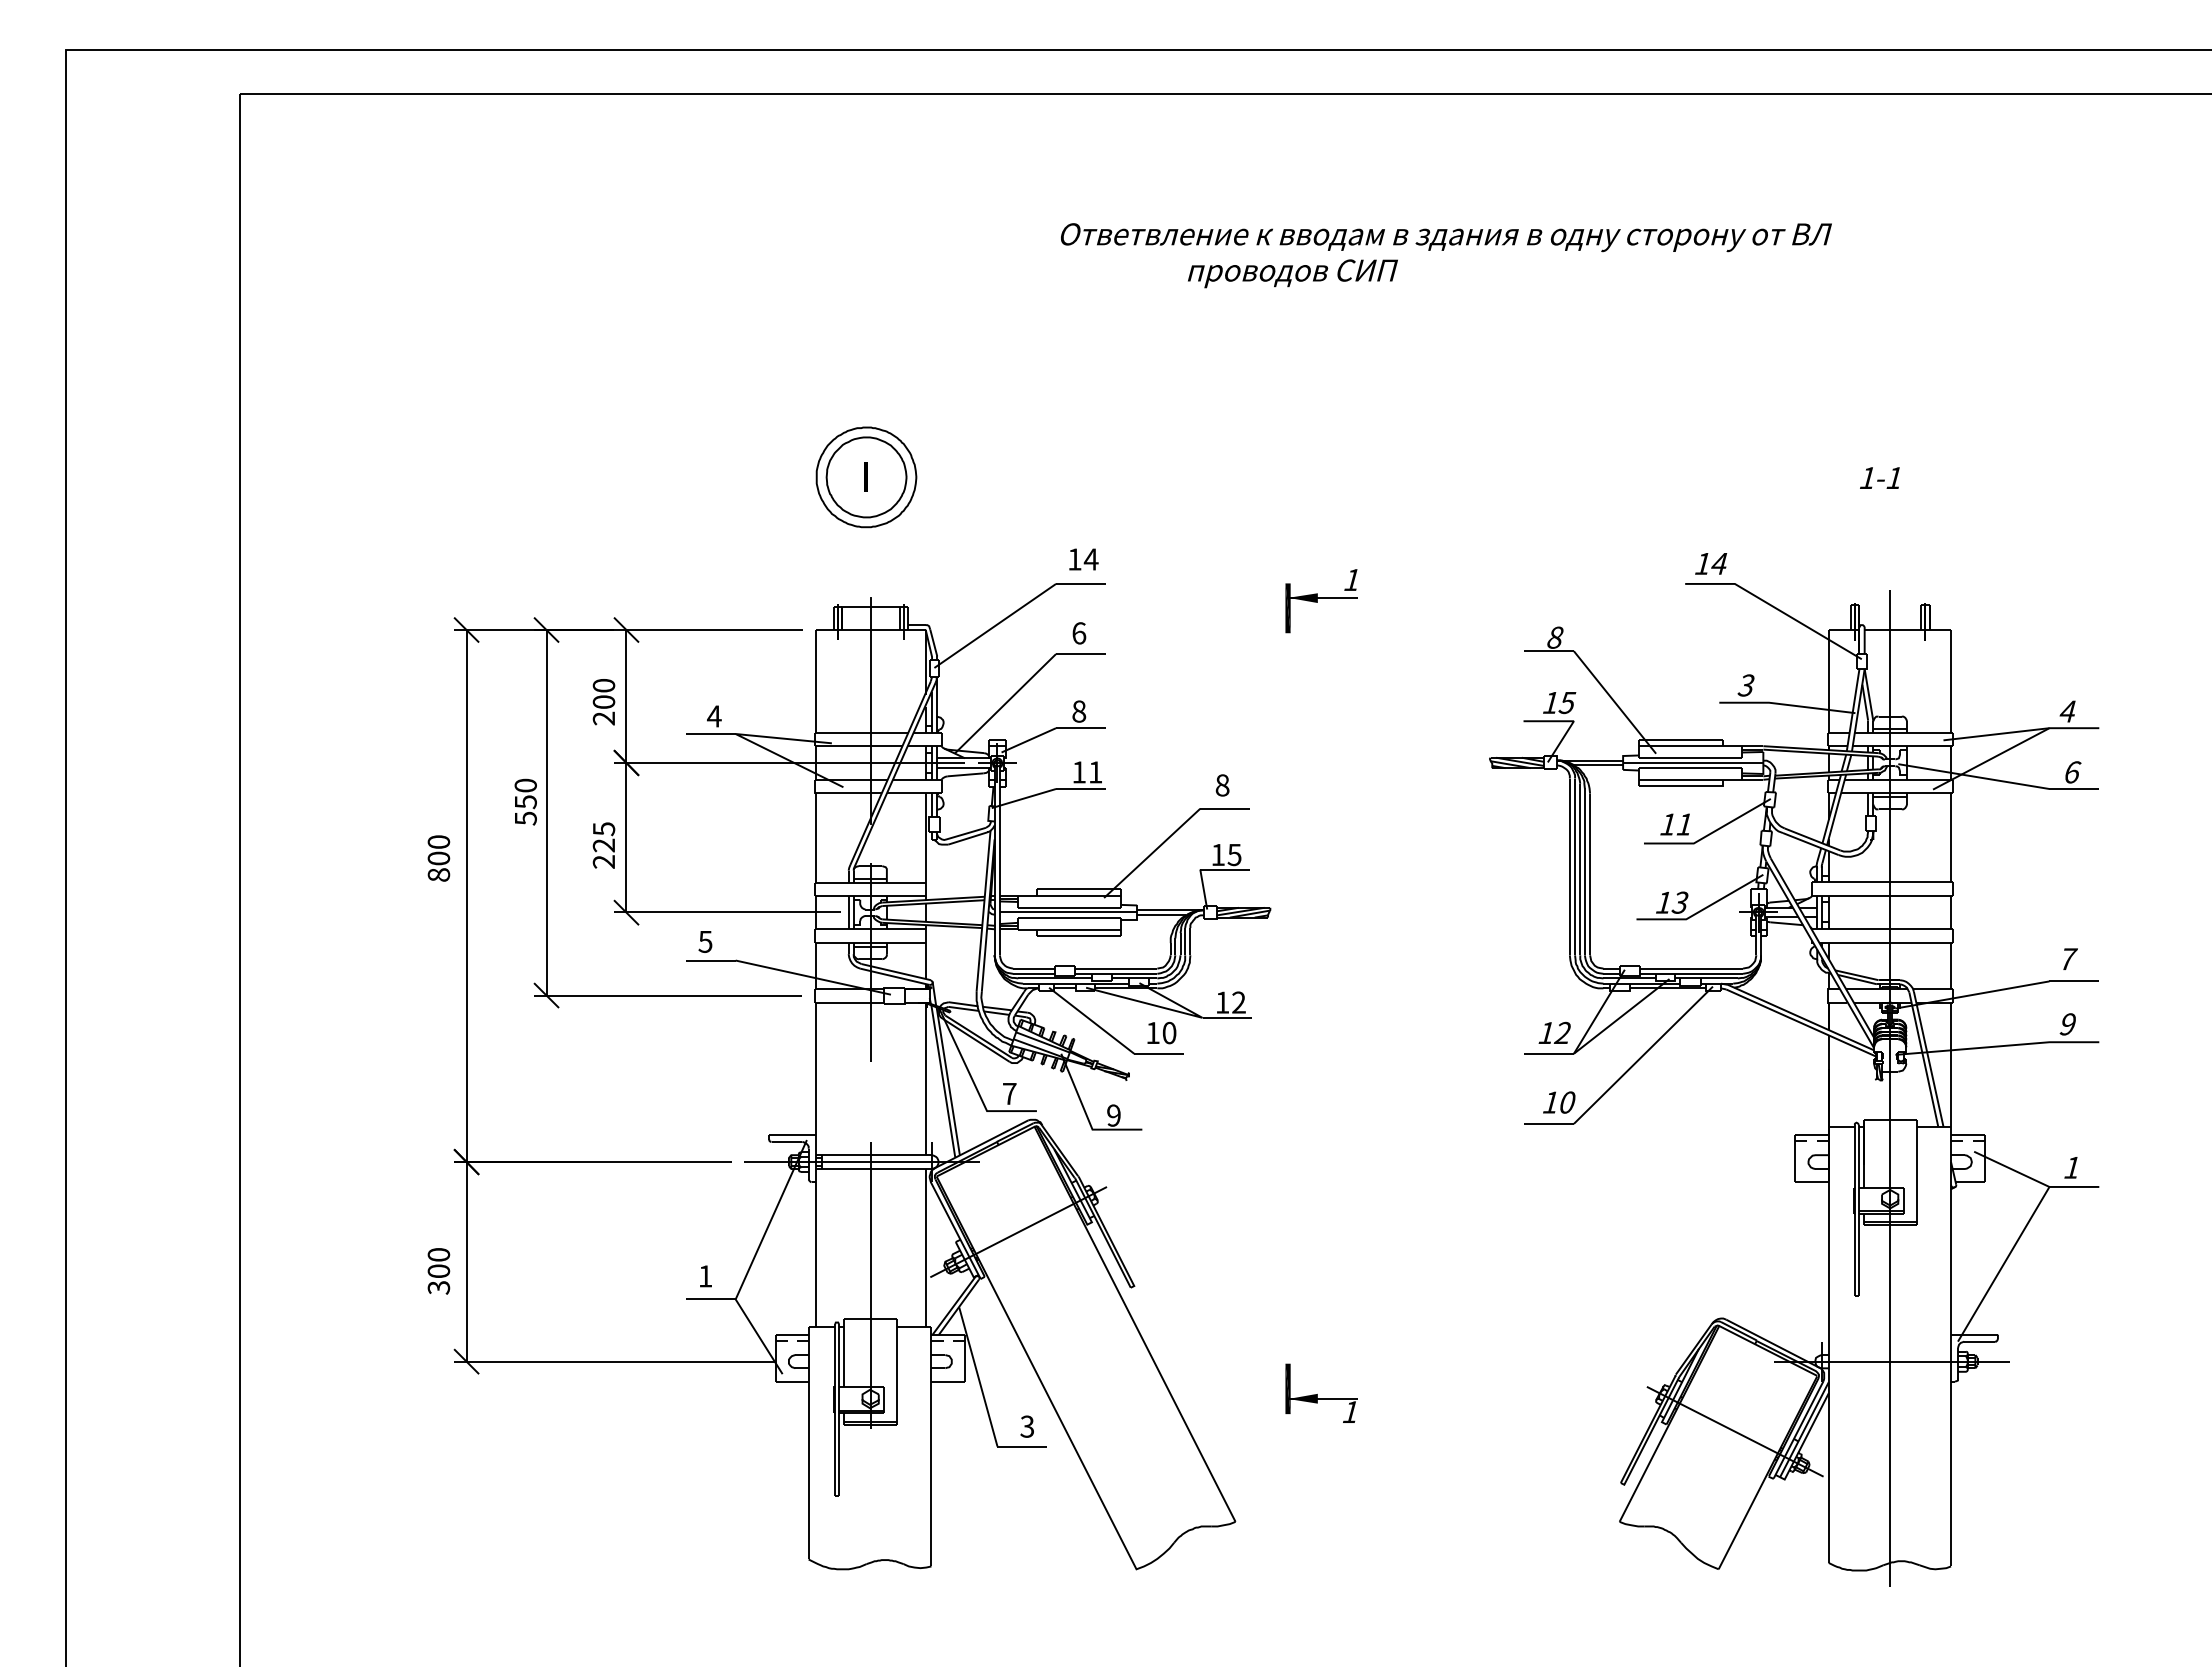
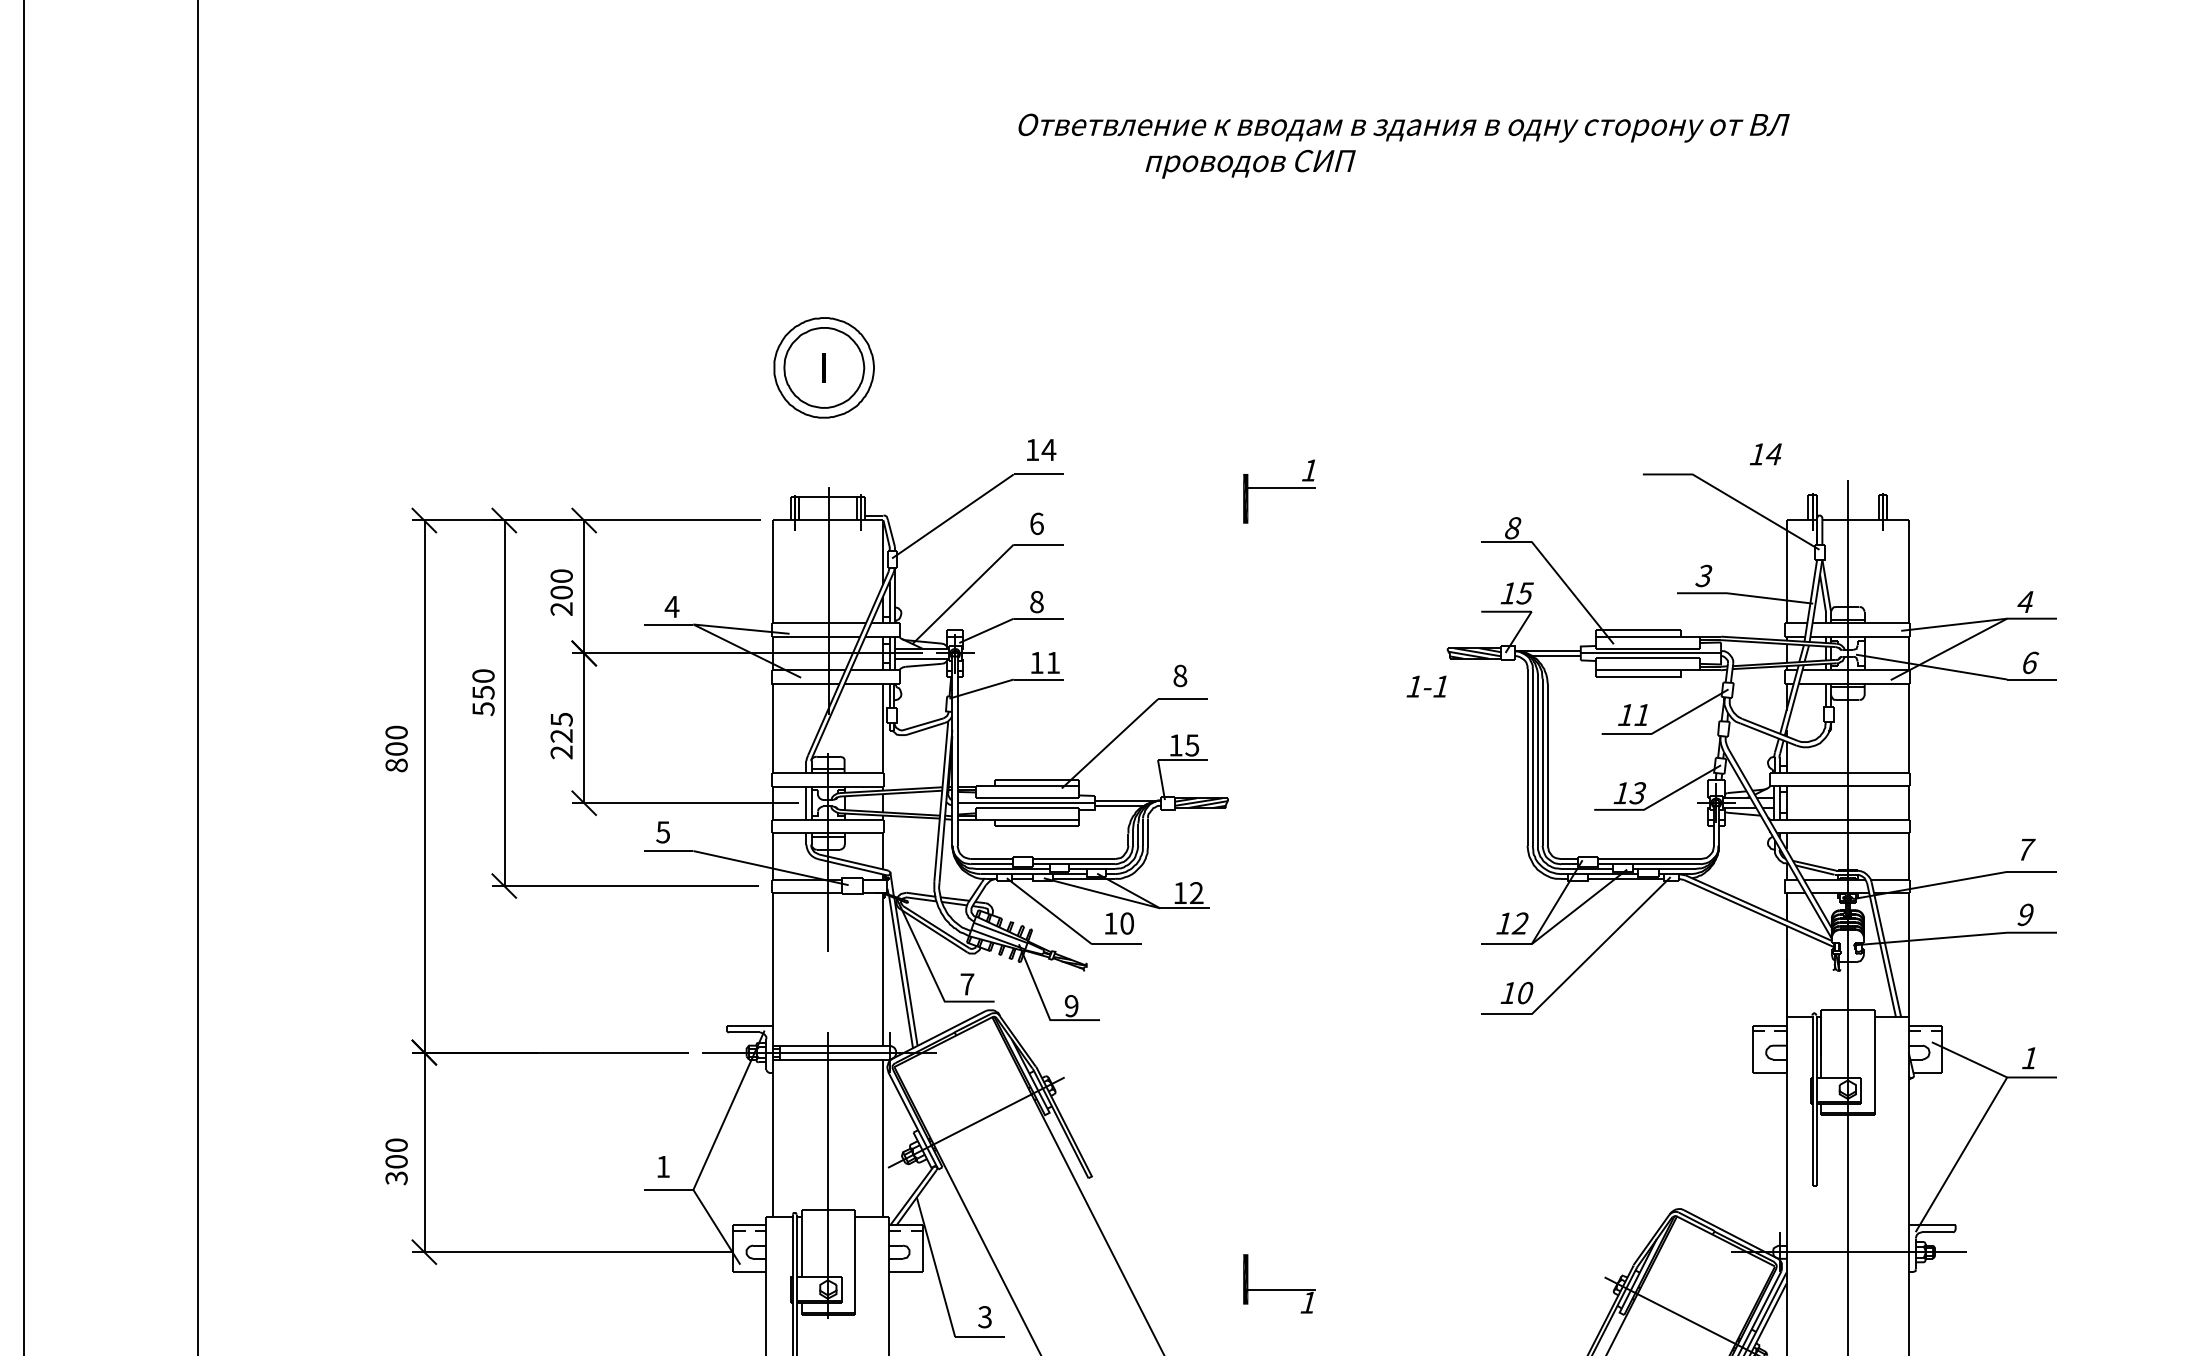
text: (1879, 477) -> (1426, 686), moved
text: (1711, 563) -> (1766, 454), moved
fill: (1302, 598) -> (1260, 489), removed
fill: (1302, 1398) -> (1260, 1289), removed

